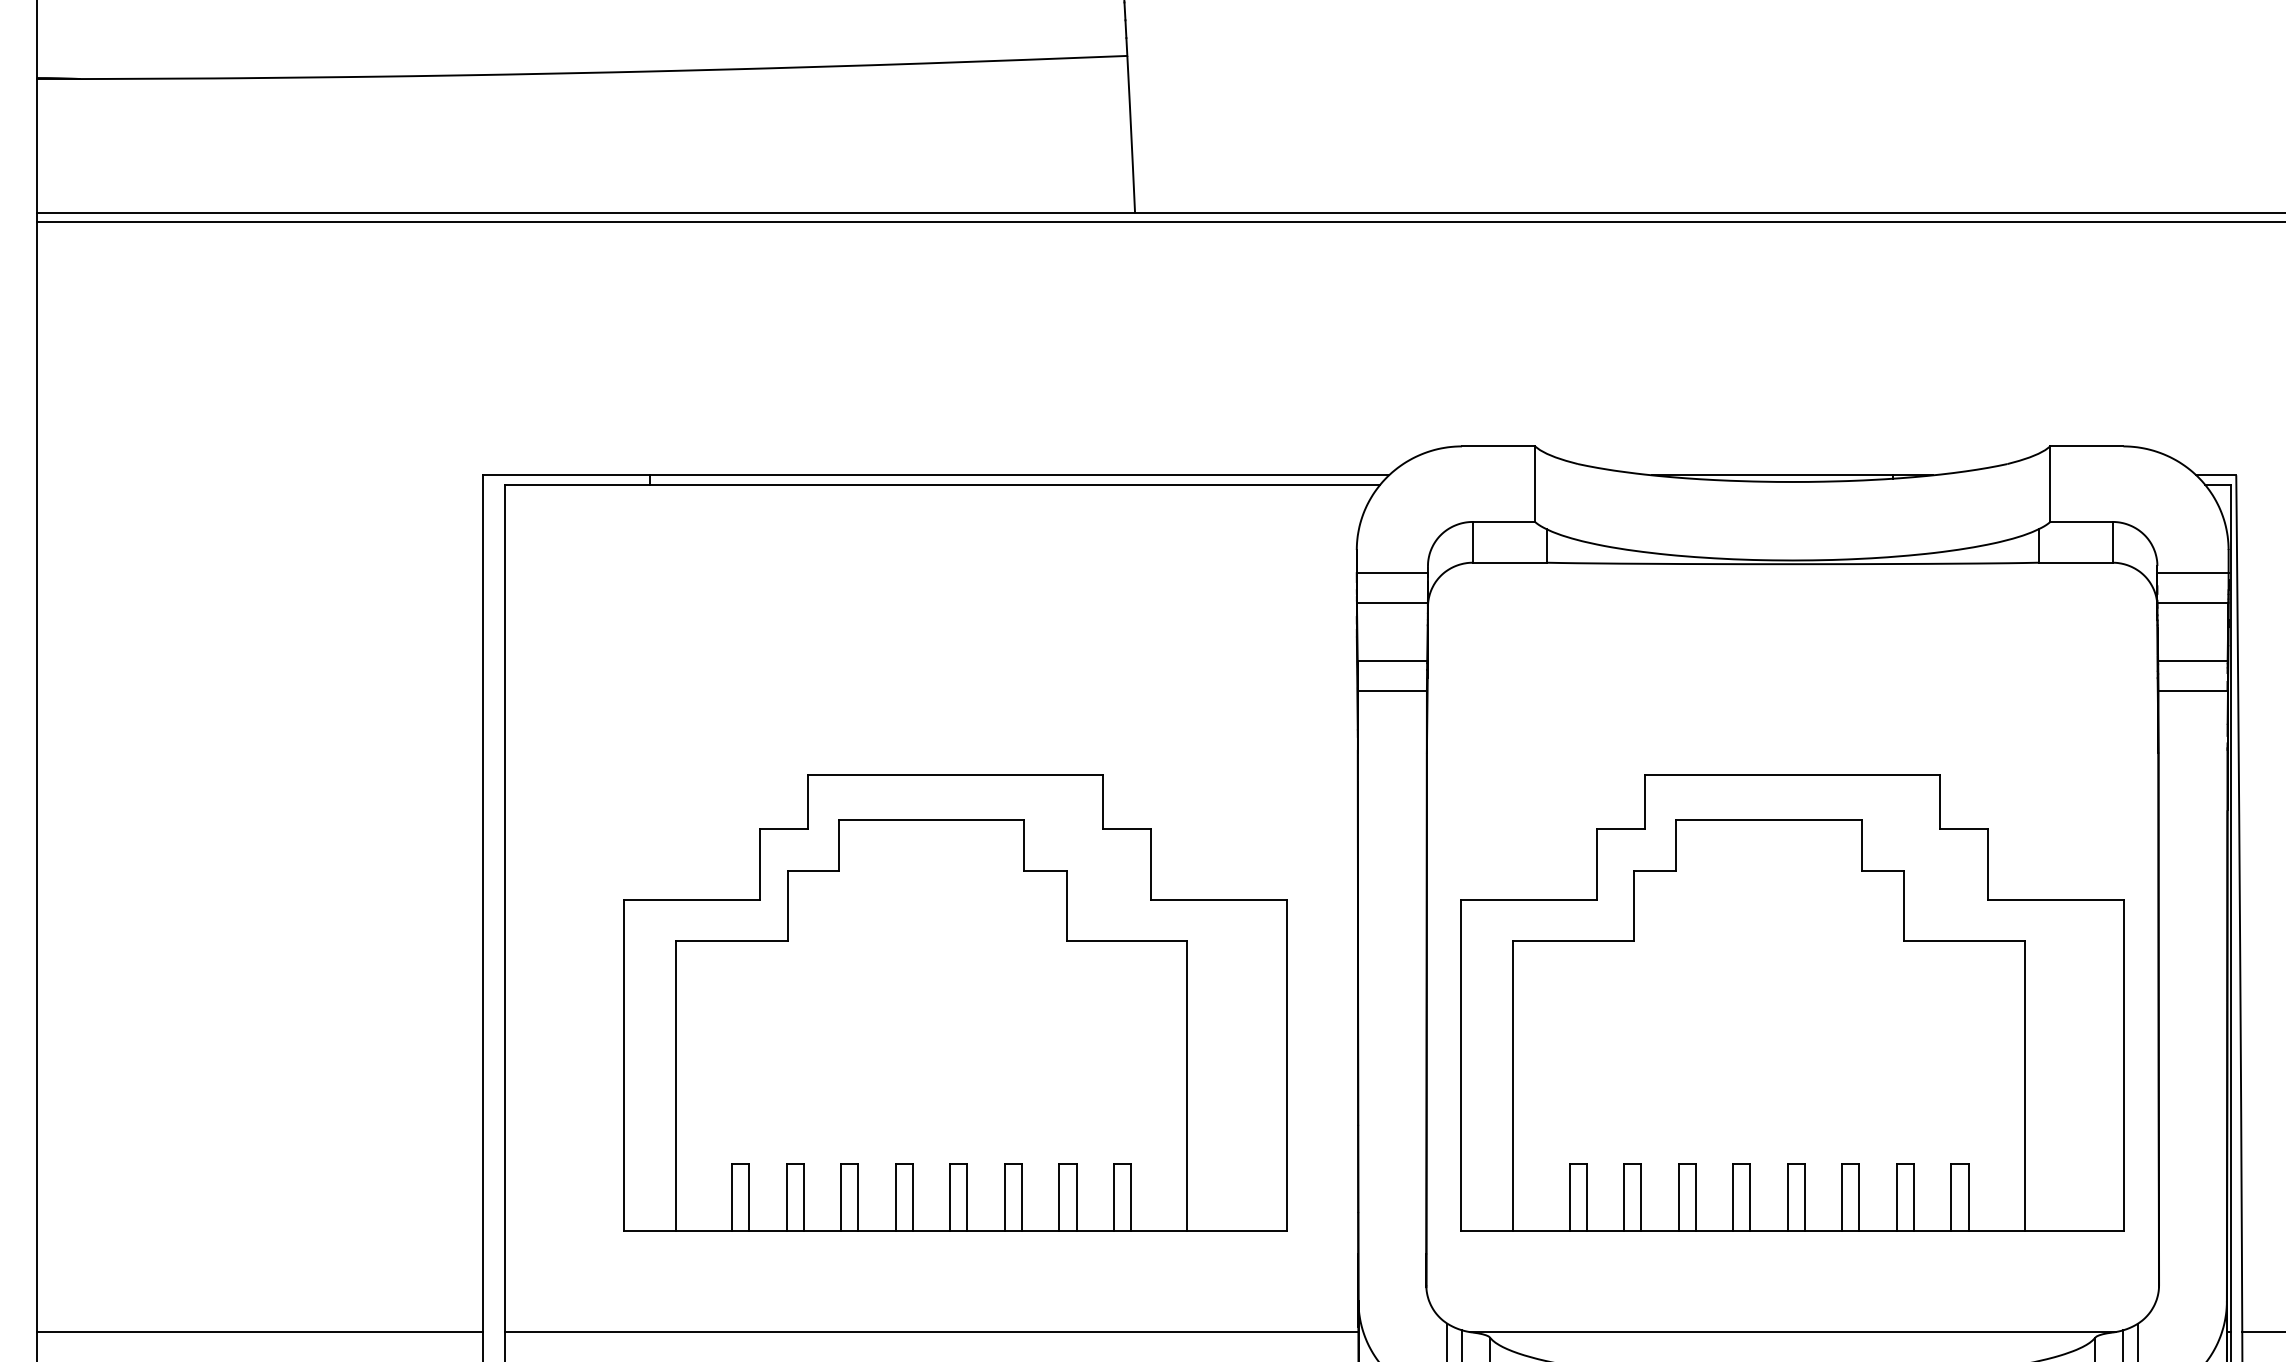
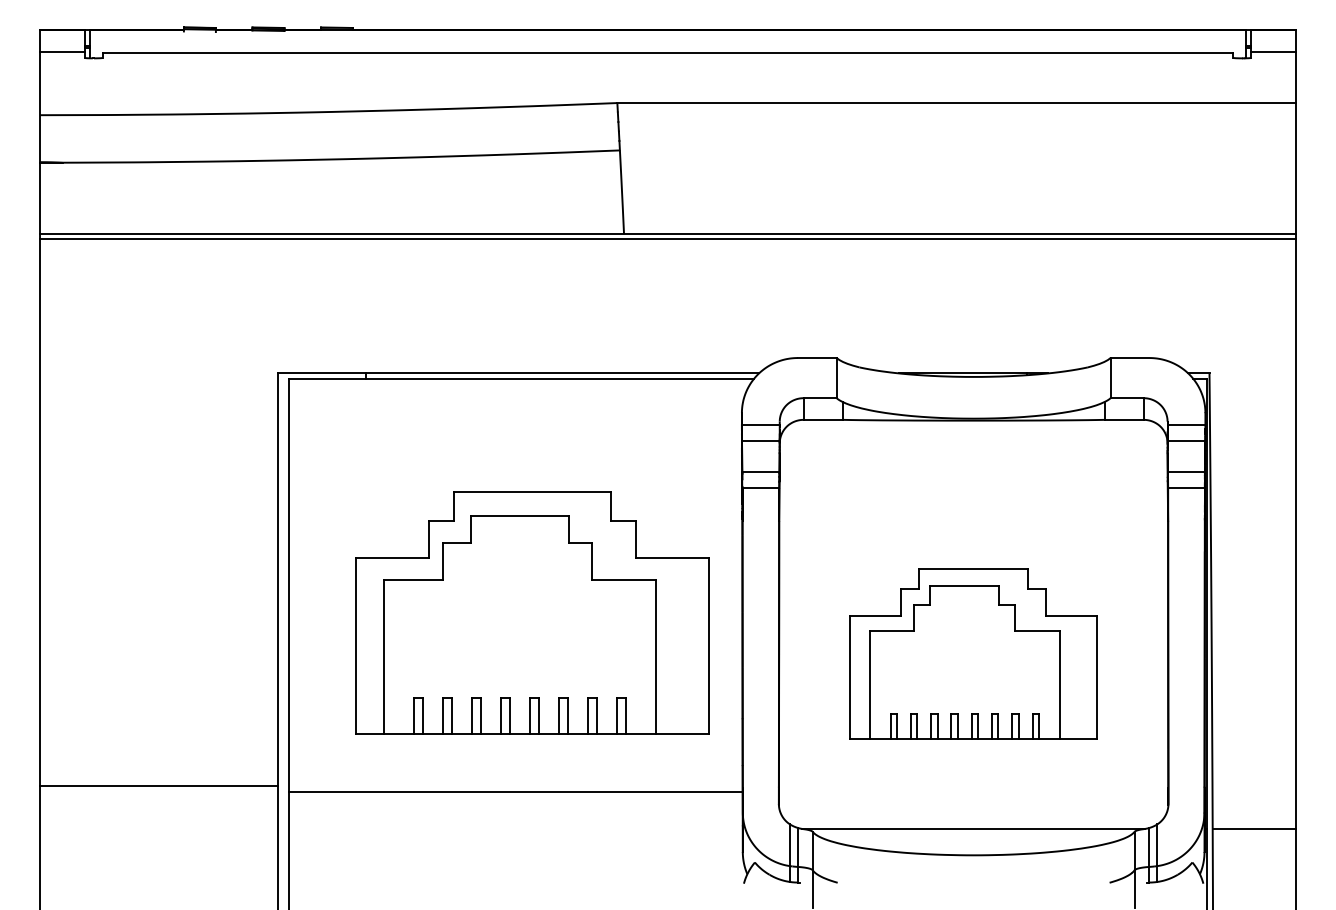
part: (955, 1002) -> (532, 612), moved
part: (1792, 1002) -> (973, 653), size x0.7
line: (259, 1331) -> (158, 785), moved
line: (930, 1331) -> (515, 791), moved

